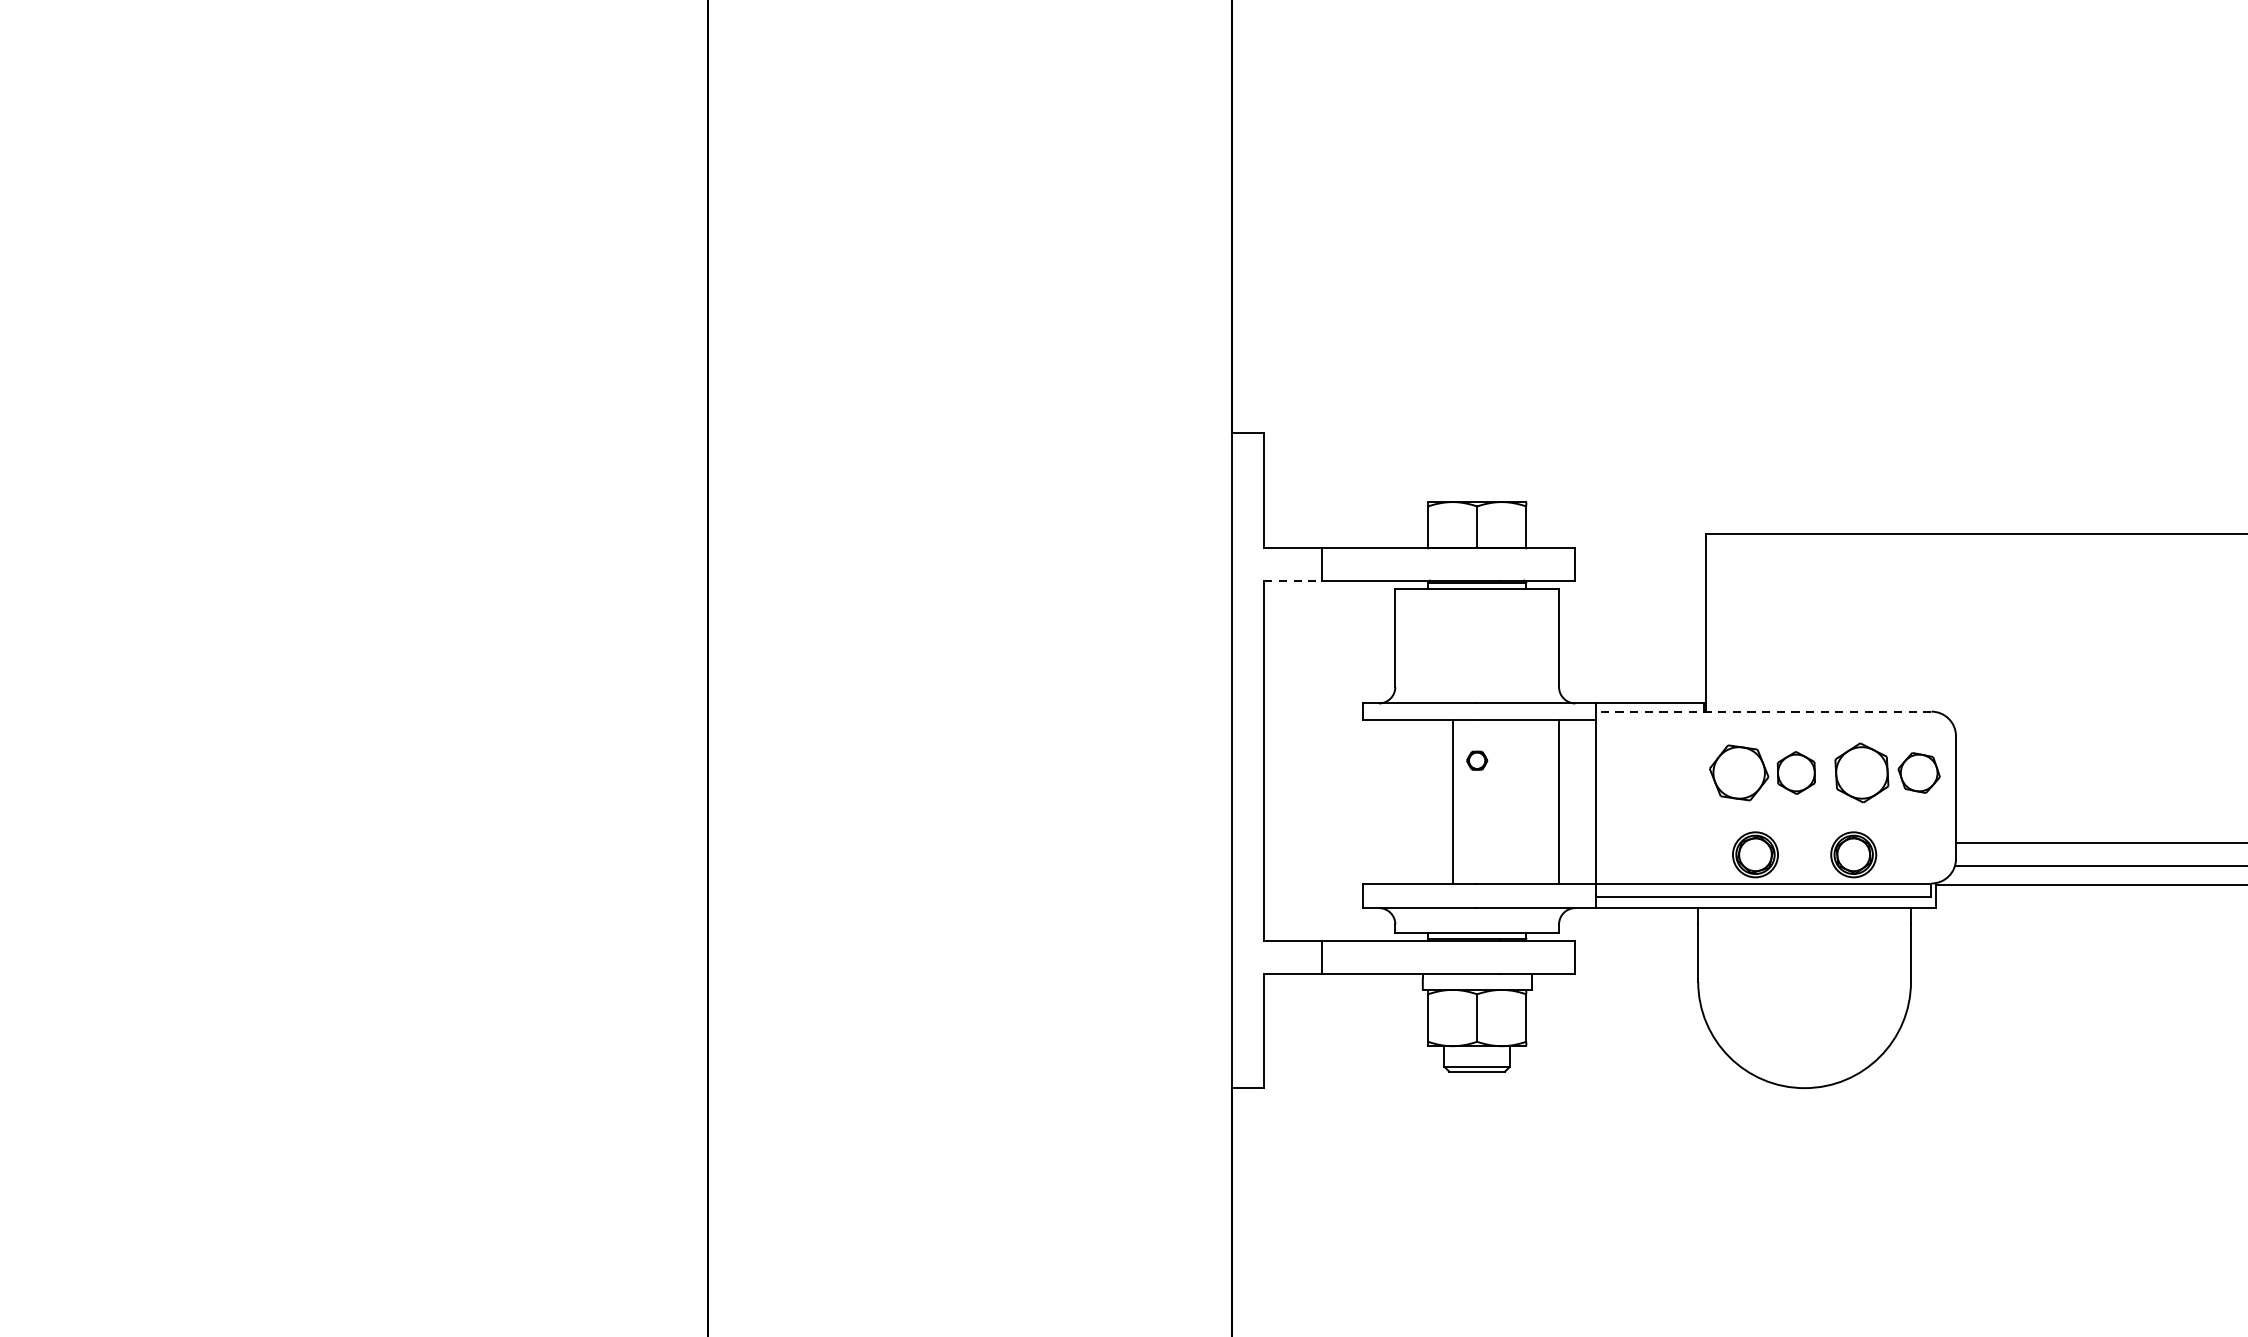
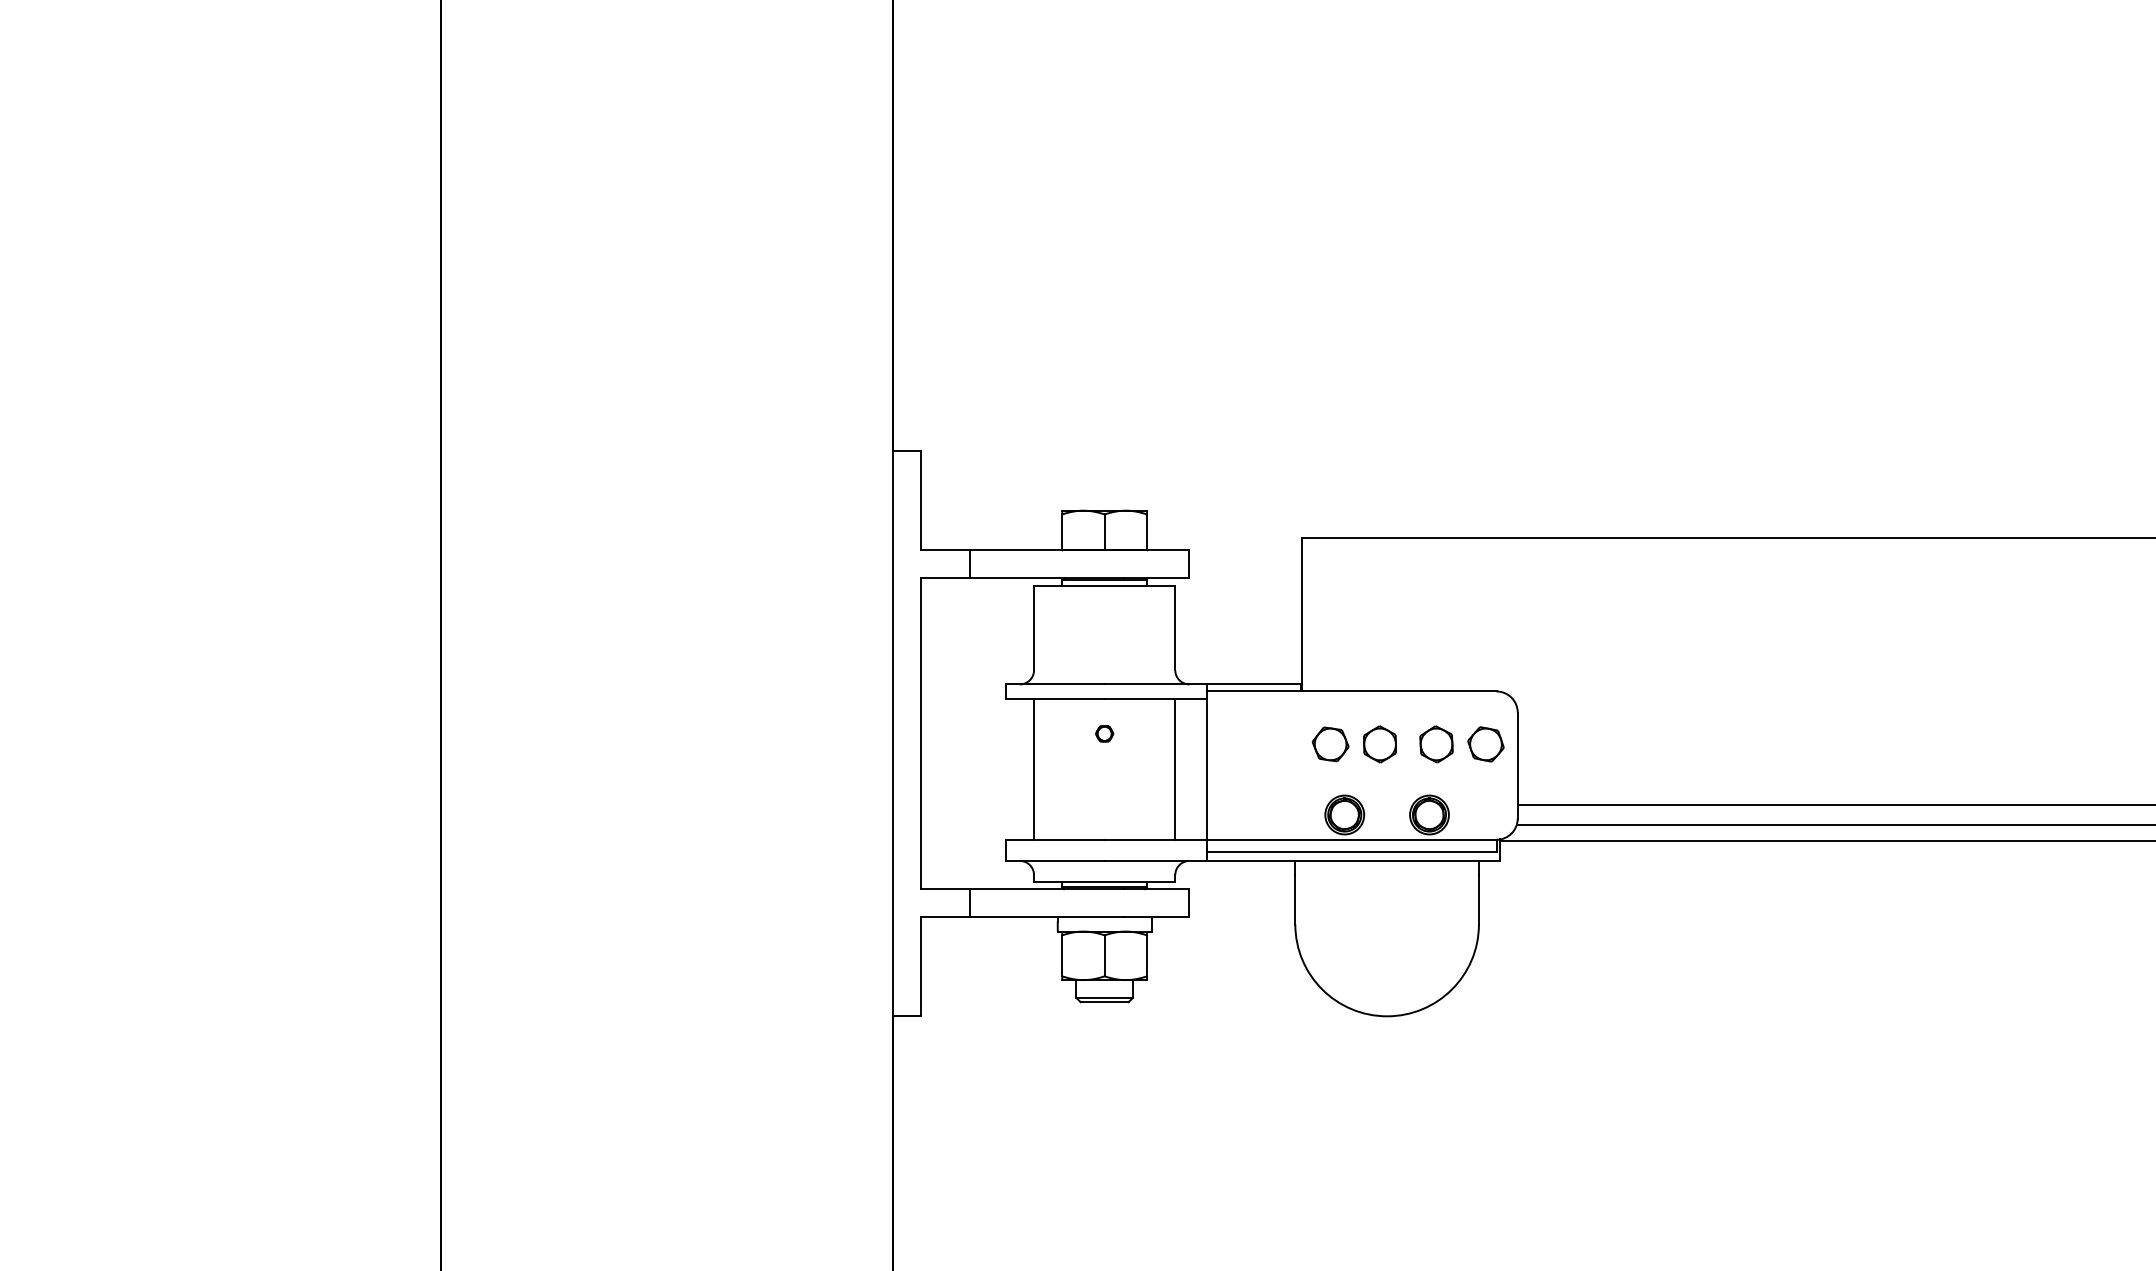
line: (1292, 580) -> (945, 578), dashed -> solid
line: (1763, 711) -> (1351, 691), dashed -> solid
part: (1738, 773) -> (1330, 744), size x0.71
part: (1861, 773) -> (1436, 744), size x0.71
line: (1453, 800) -> (1034, 768), moved

